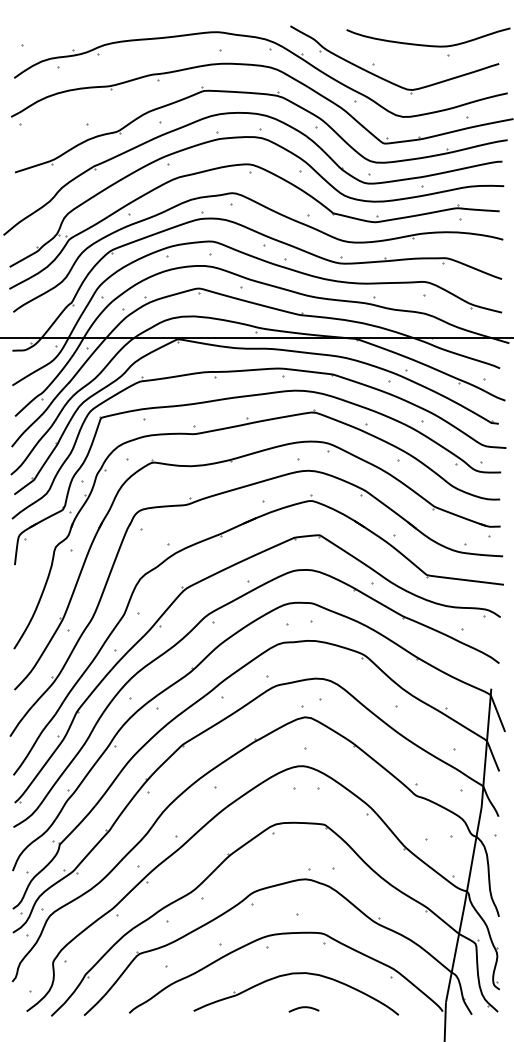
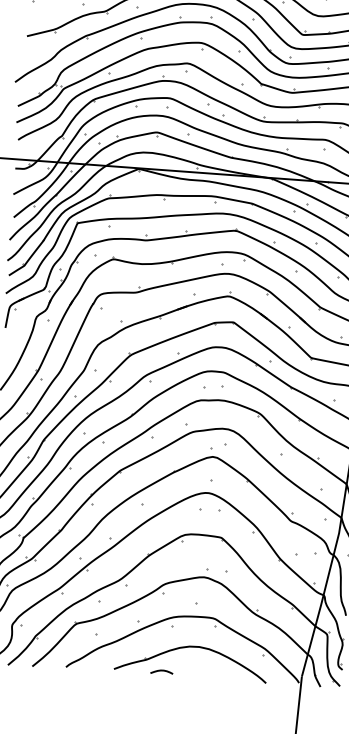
curve: (303, 1008) -> (161, 671), moved

